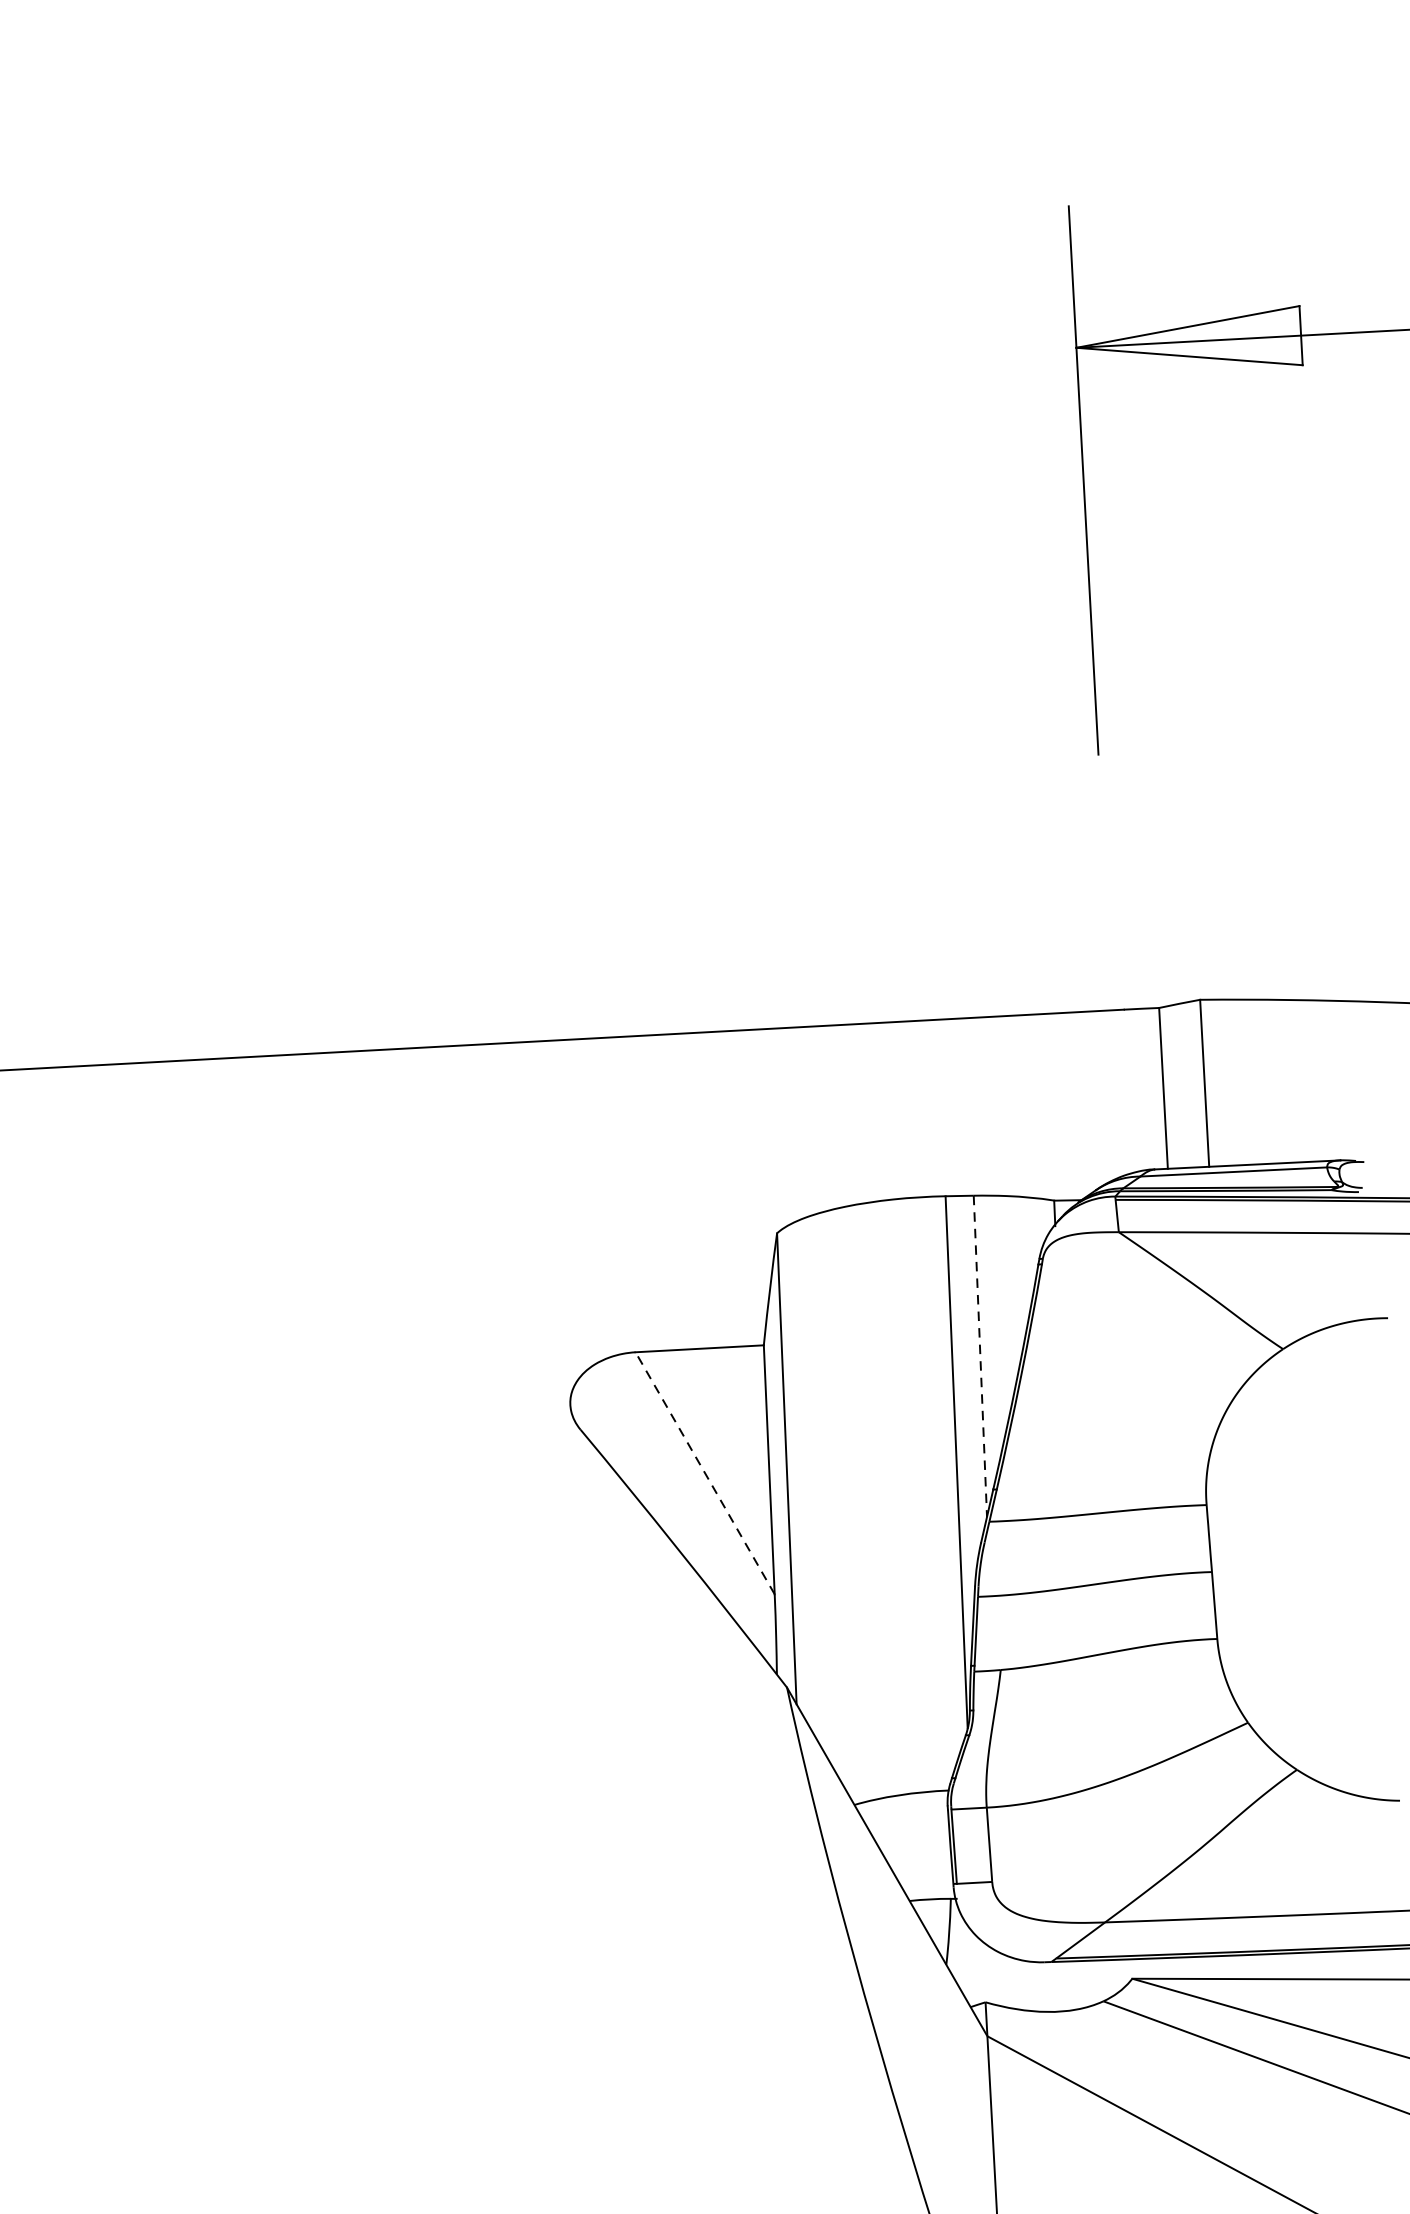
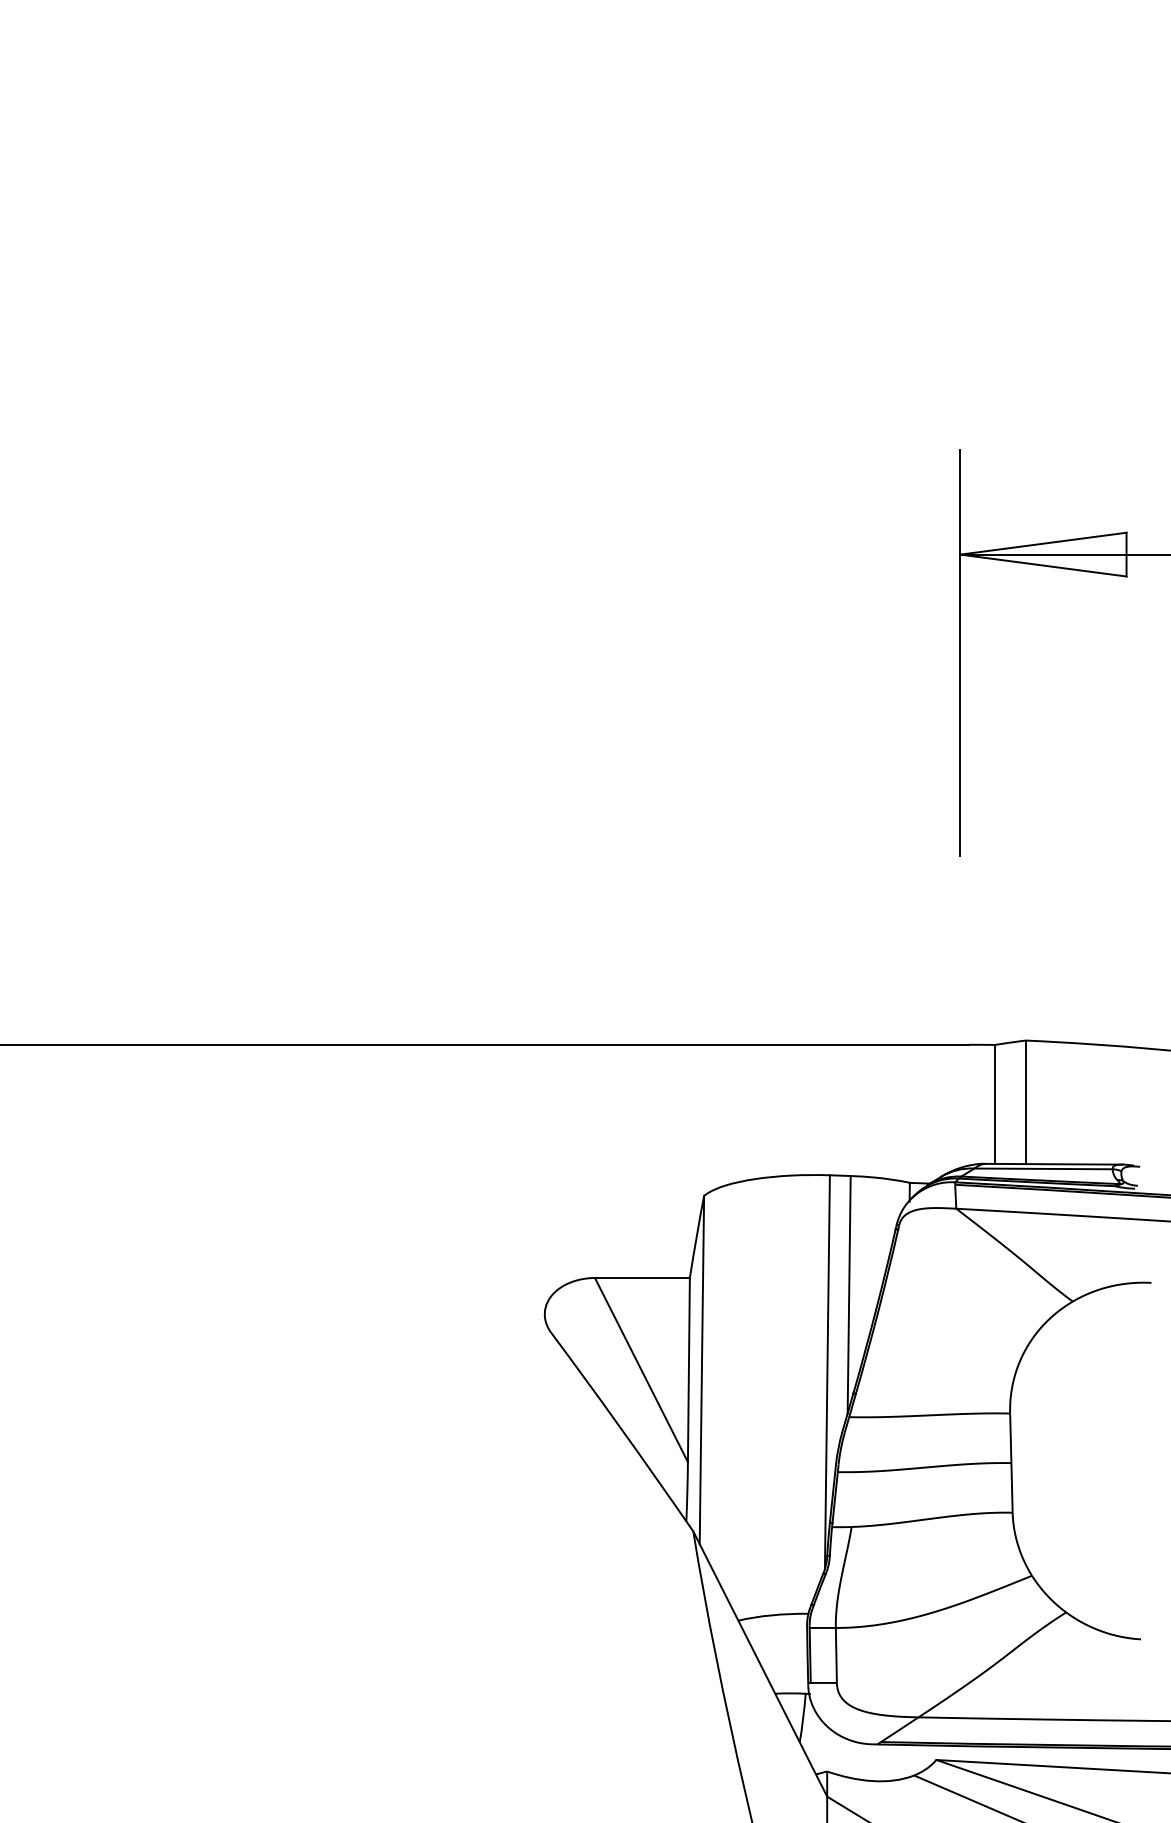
line: (980, 1355) -> (849, 1294), dashed -> solid
line: (705, 1472) -> (641, 1369), dashed -> solid

